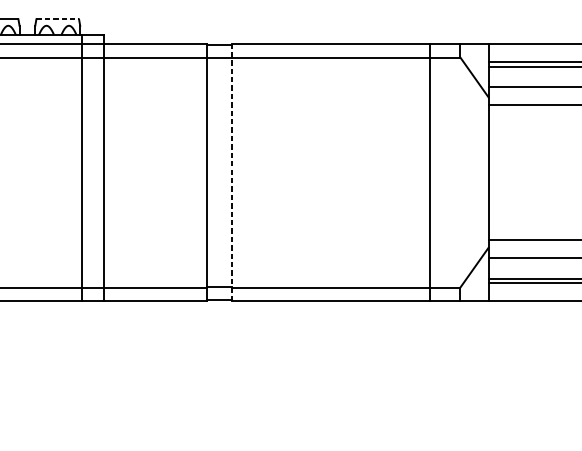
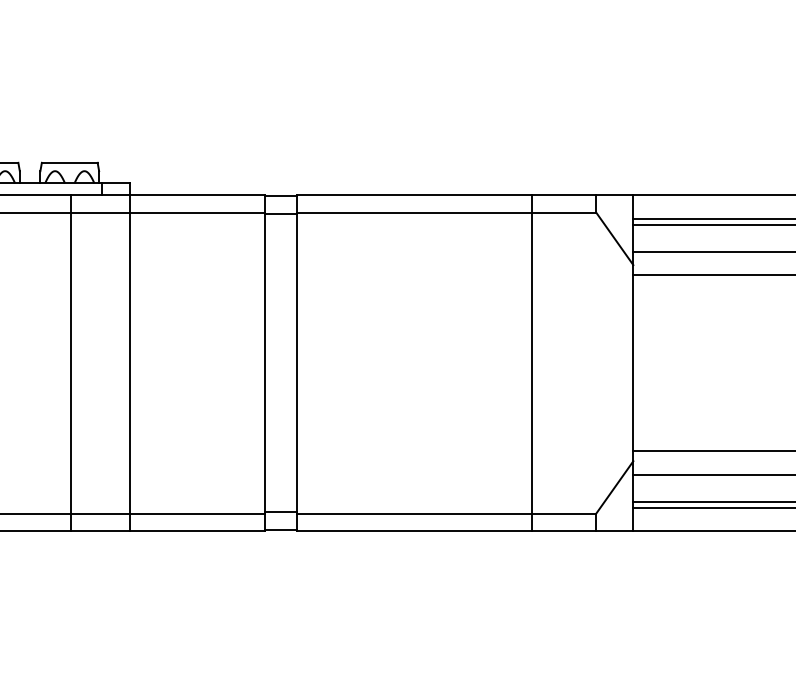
line: (57, 19) -> (69, 162), dashed -> solid
line: (82, 172) -> (71, 363), moved
line: (231, 172) -> (297, 363), dashed -> solid
line: (429, 172) -> (532, 363), moved

